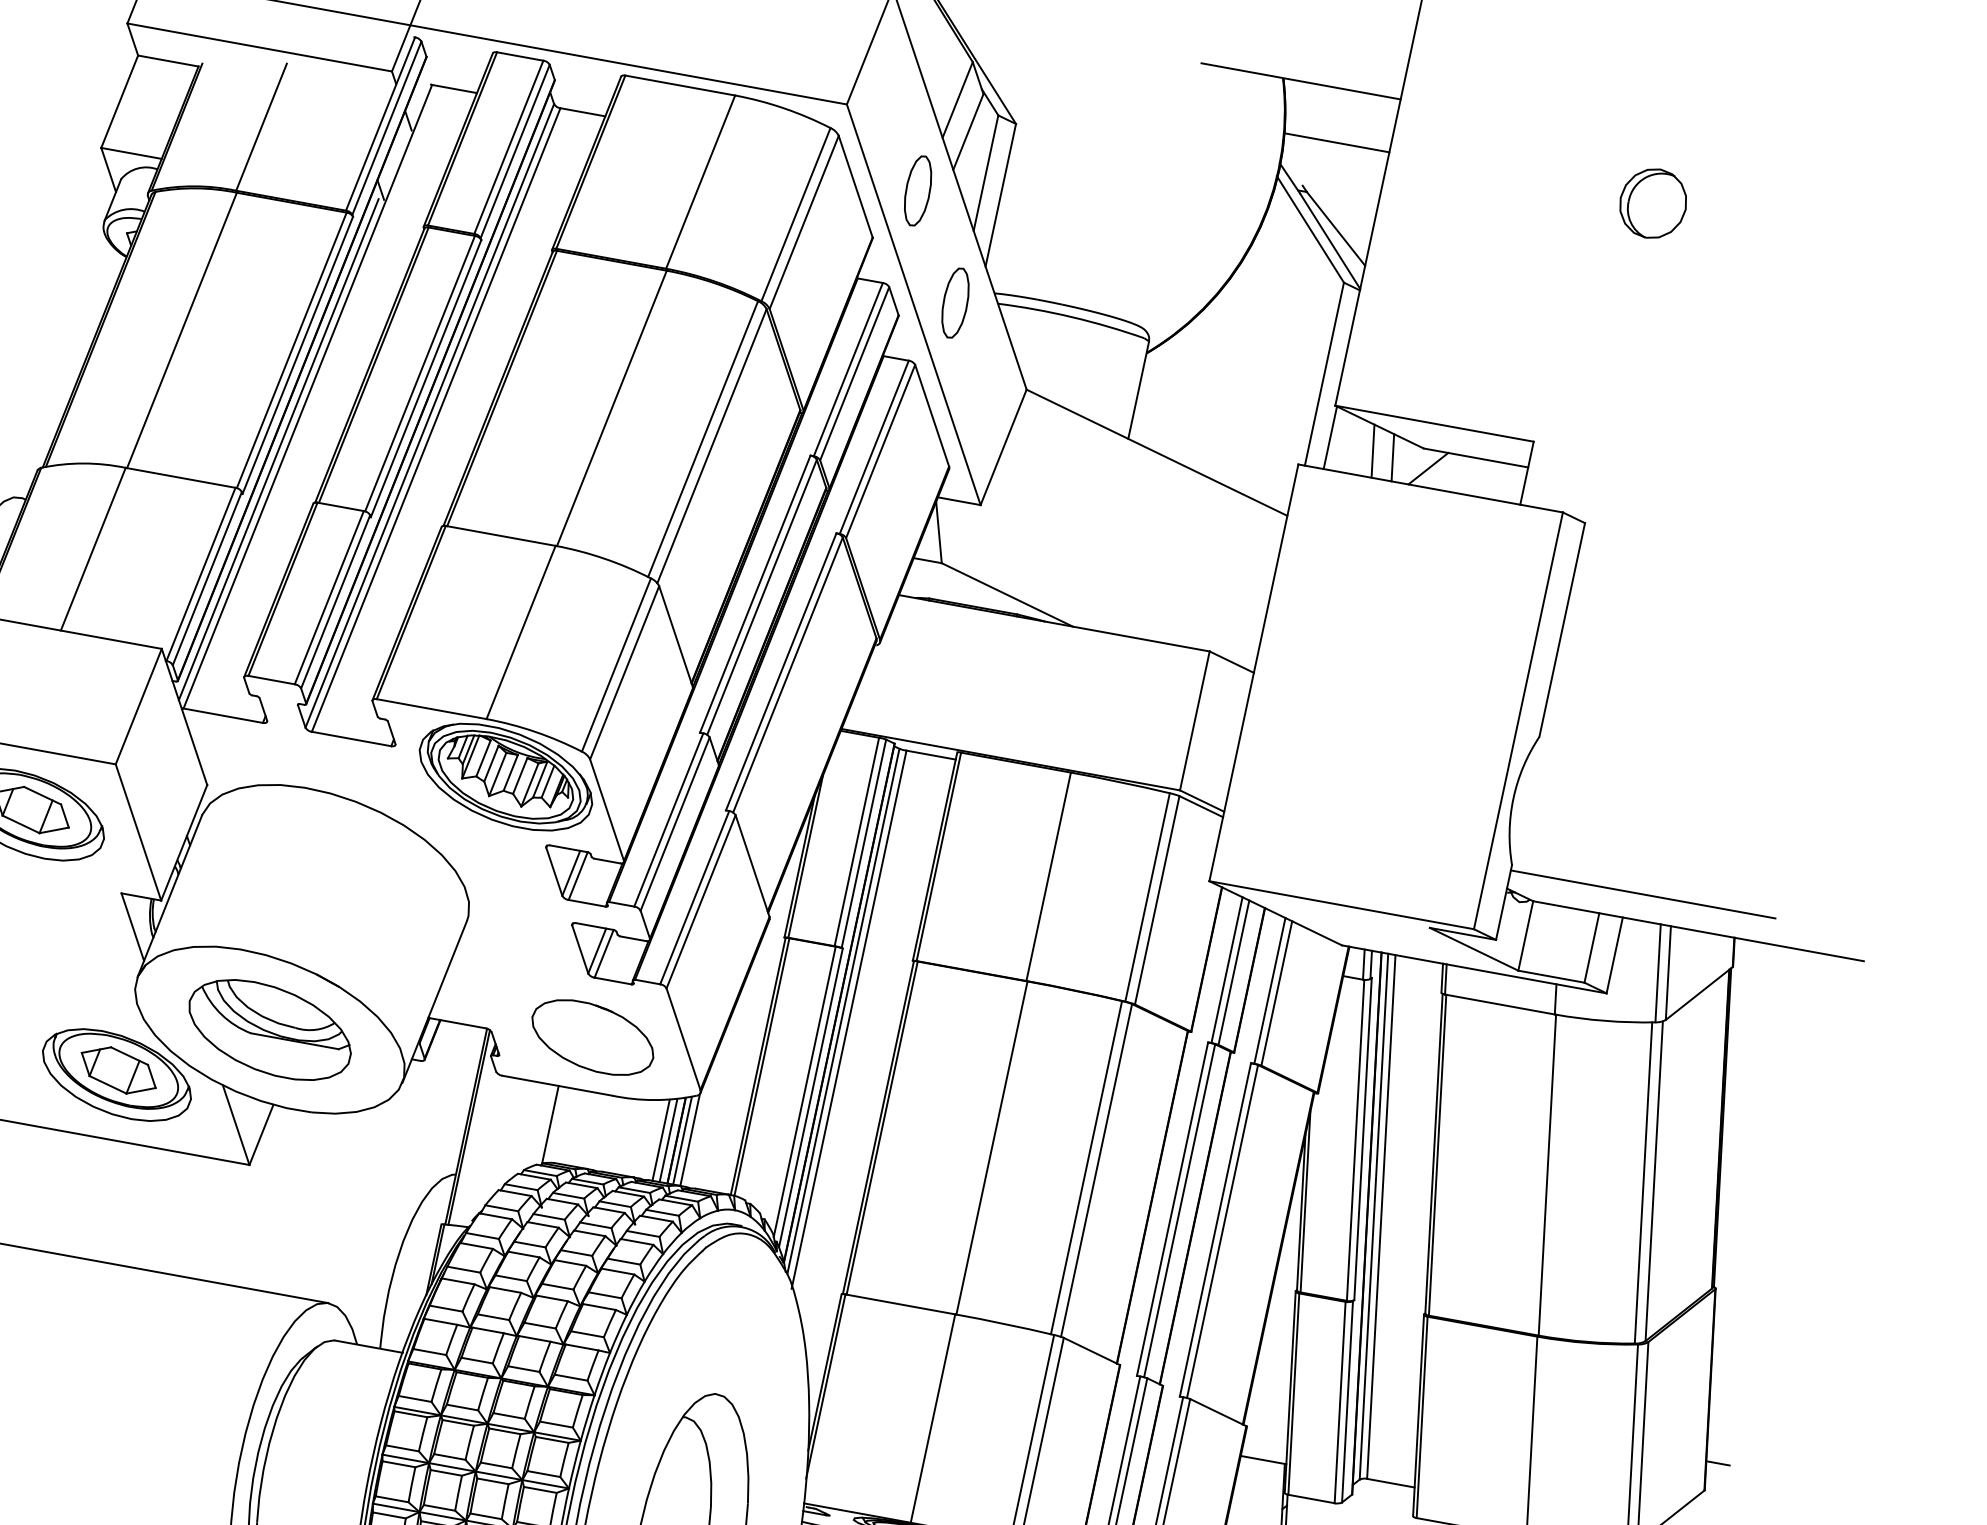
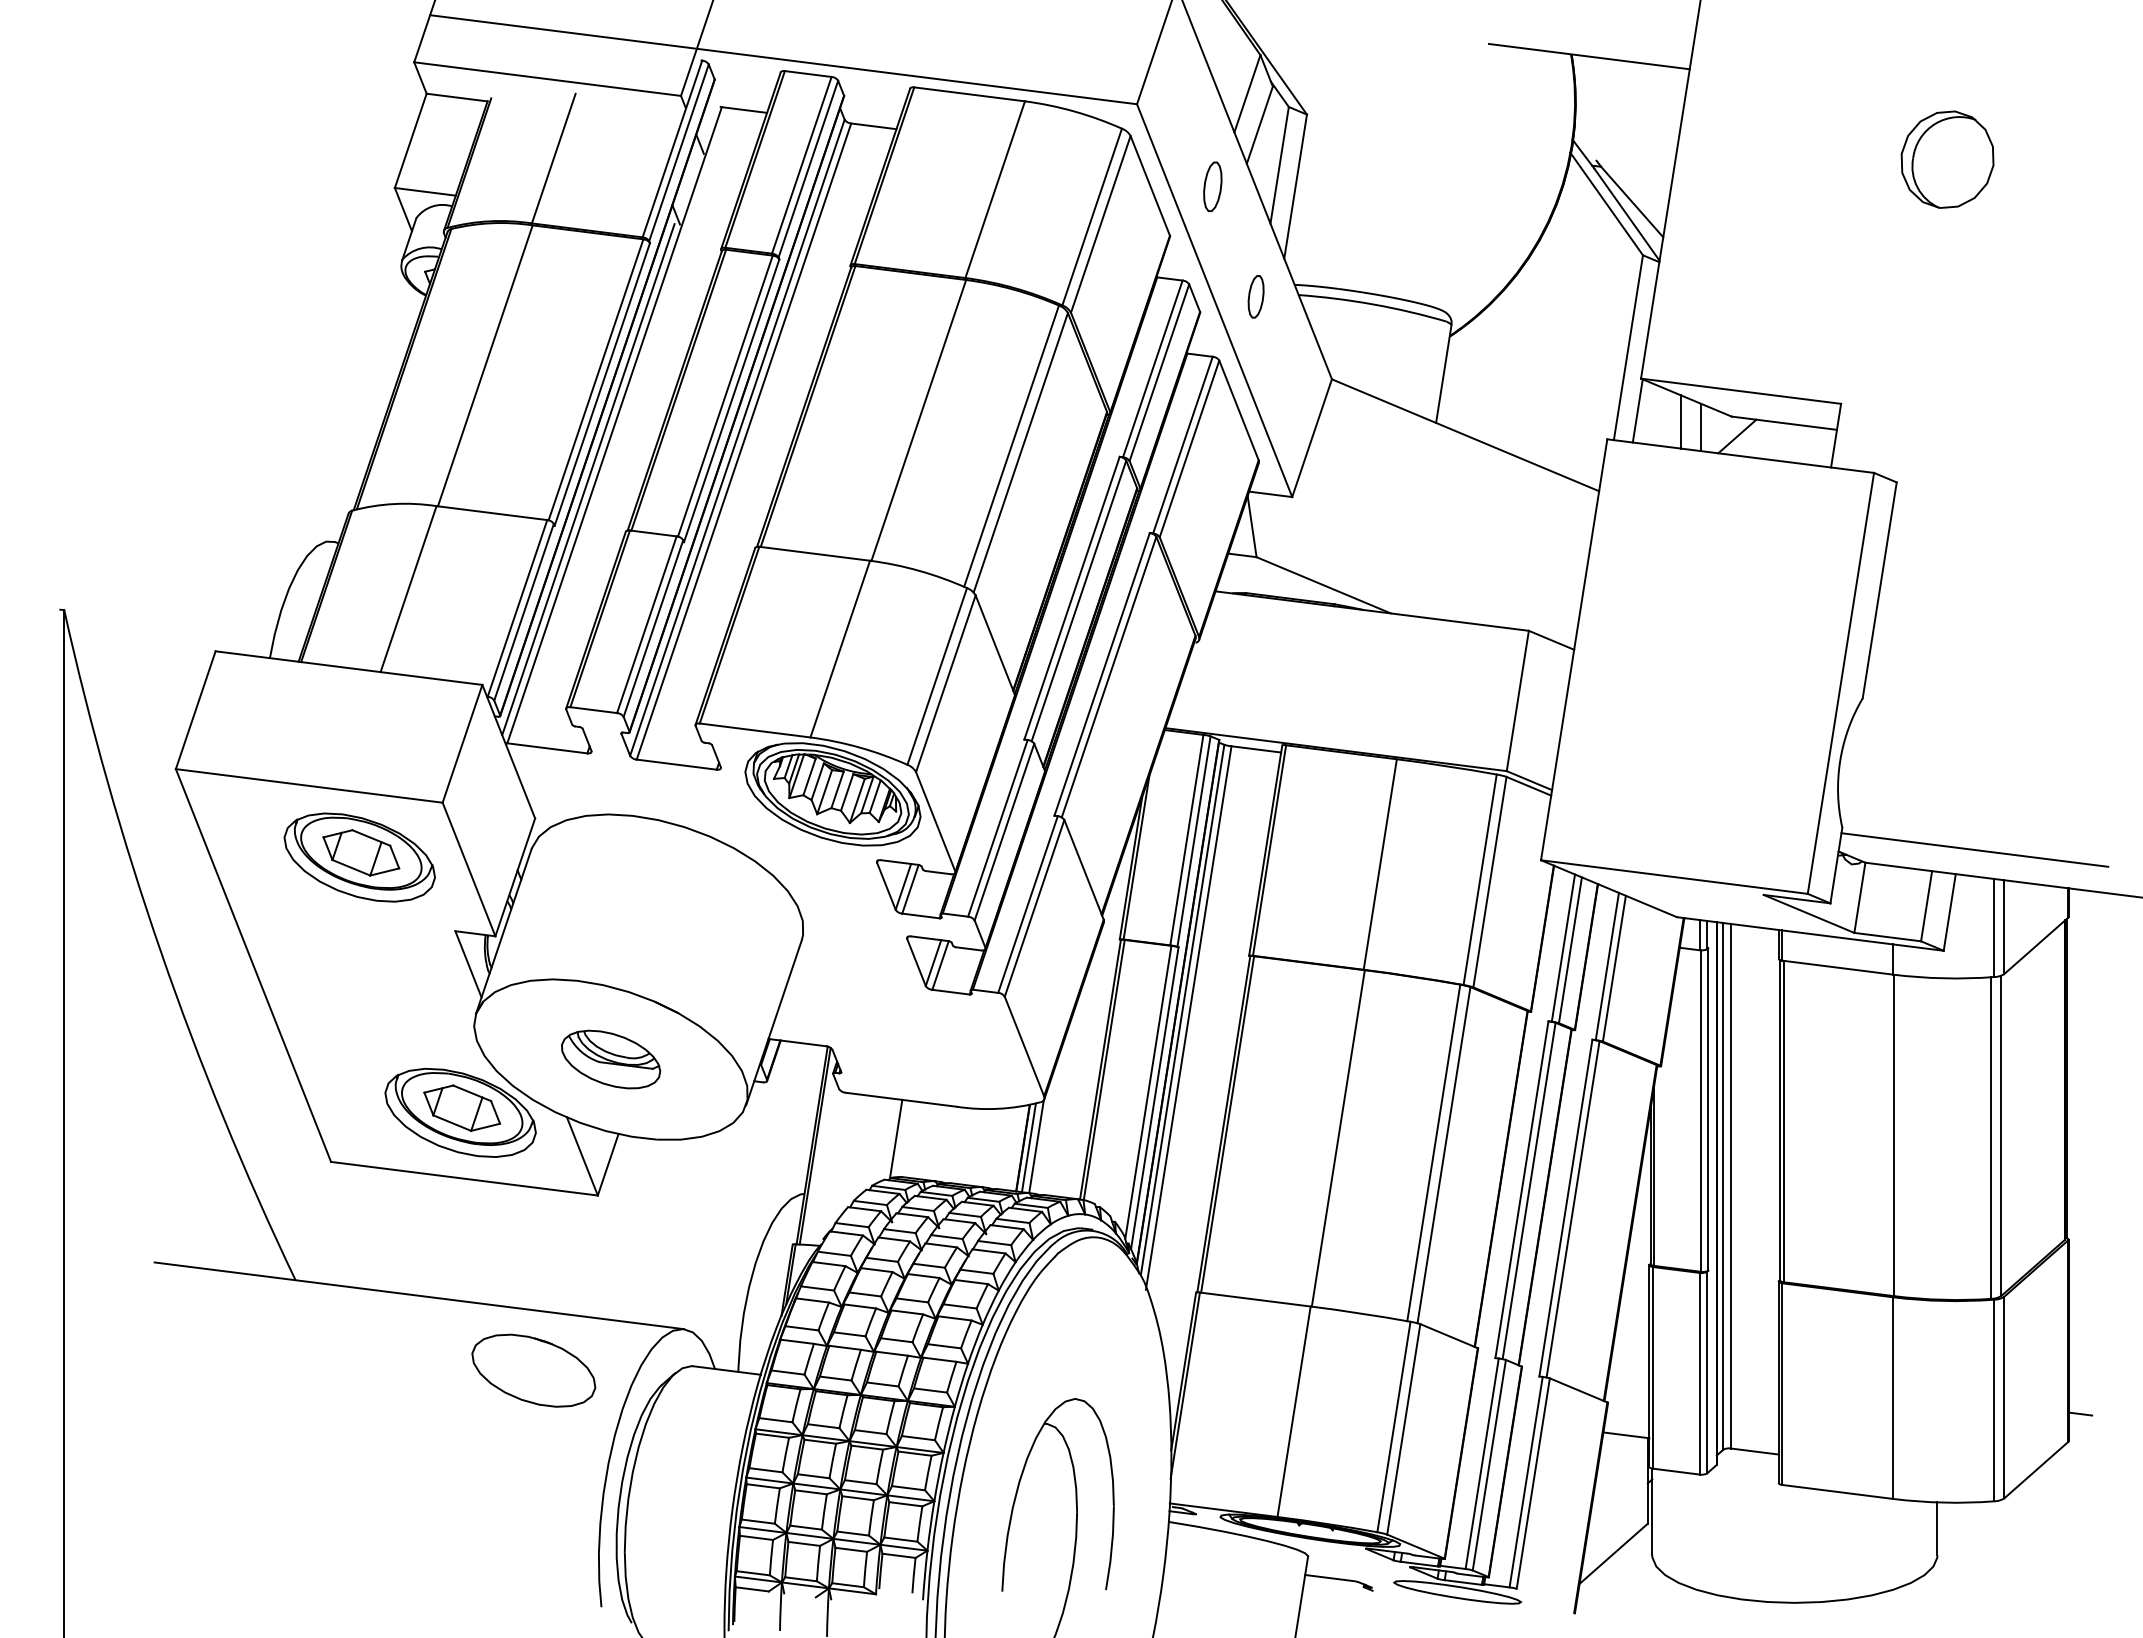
line: (1336, 142) -> (1627, 115), removed
part: (917, 190) -> (1212, 186), size x0.7
part: (1653, 203) -> (1947, 159), size x1.4
part: (954, 302) -> (1255, 296), size x0.6
part: (269, 1029) -> (610, 1059), size x0.6
part: (592, 1037) -> (533, 1370), moved
line: (661, 1140) -> (1007, 1148), removed
line: (668, 1140) -> (1014, 1148), removed

